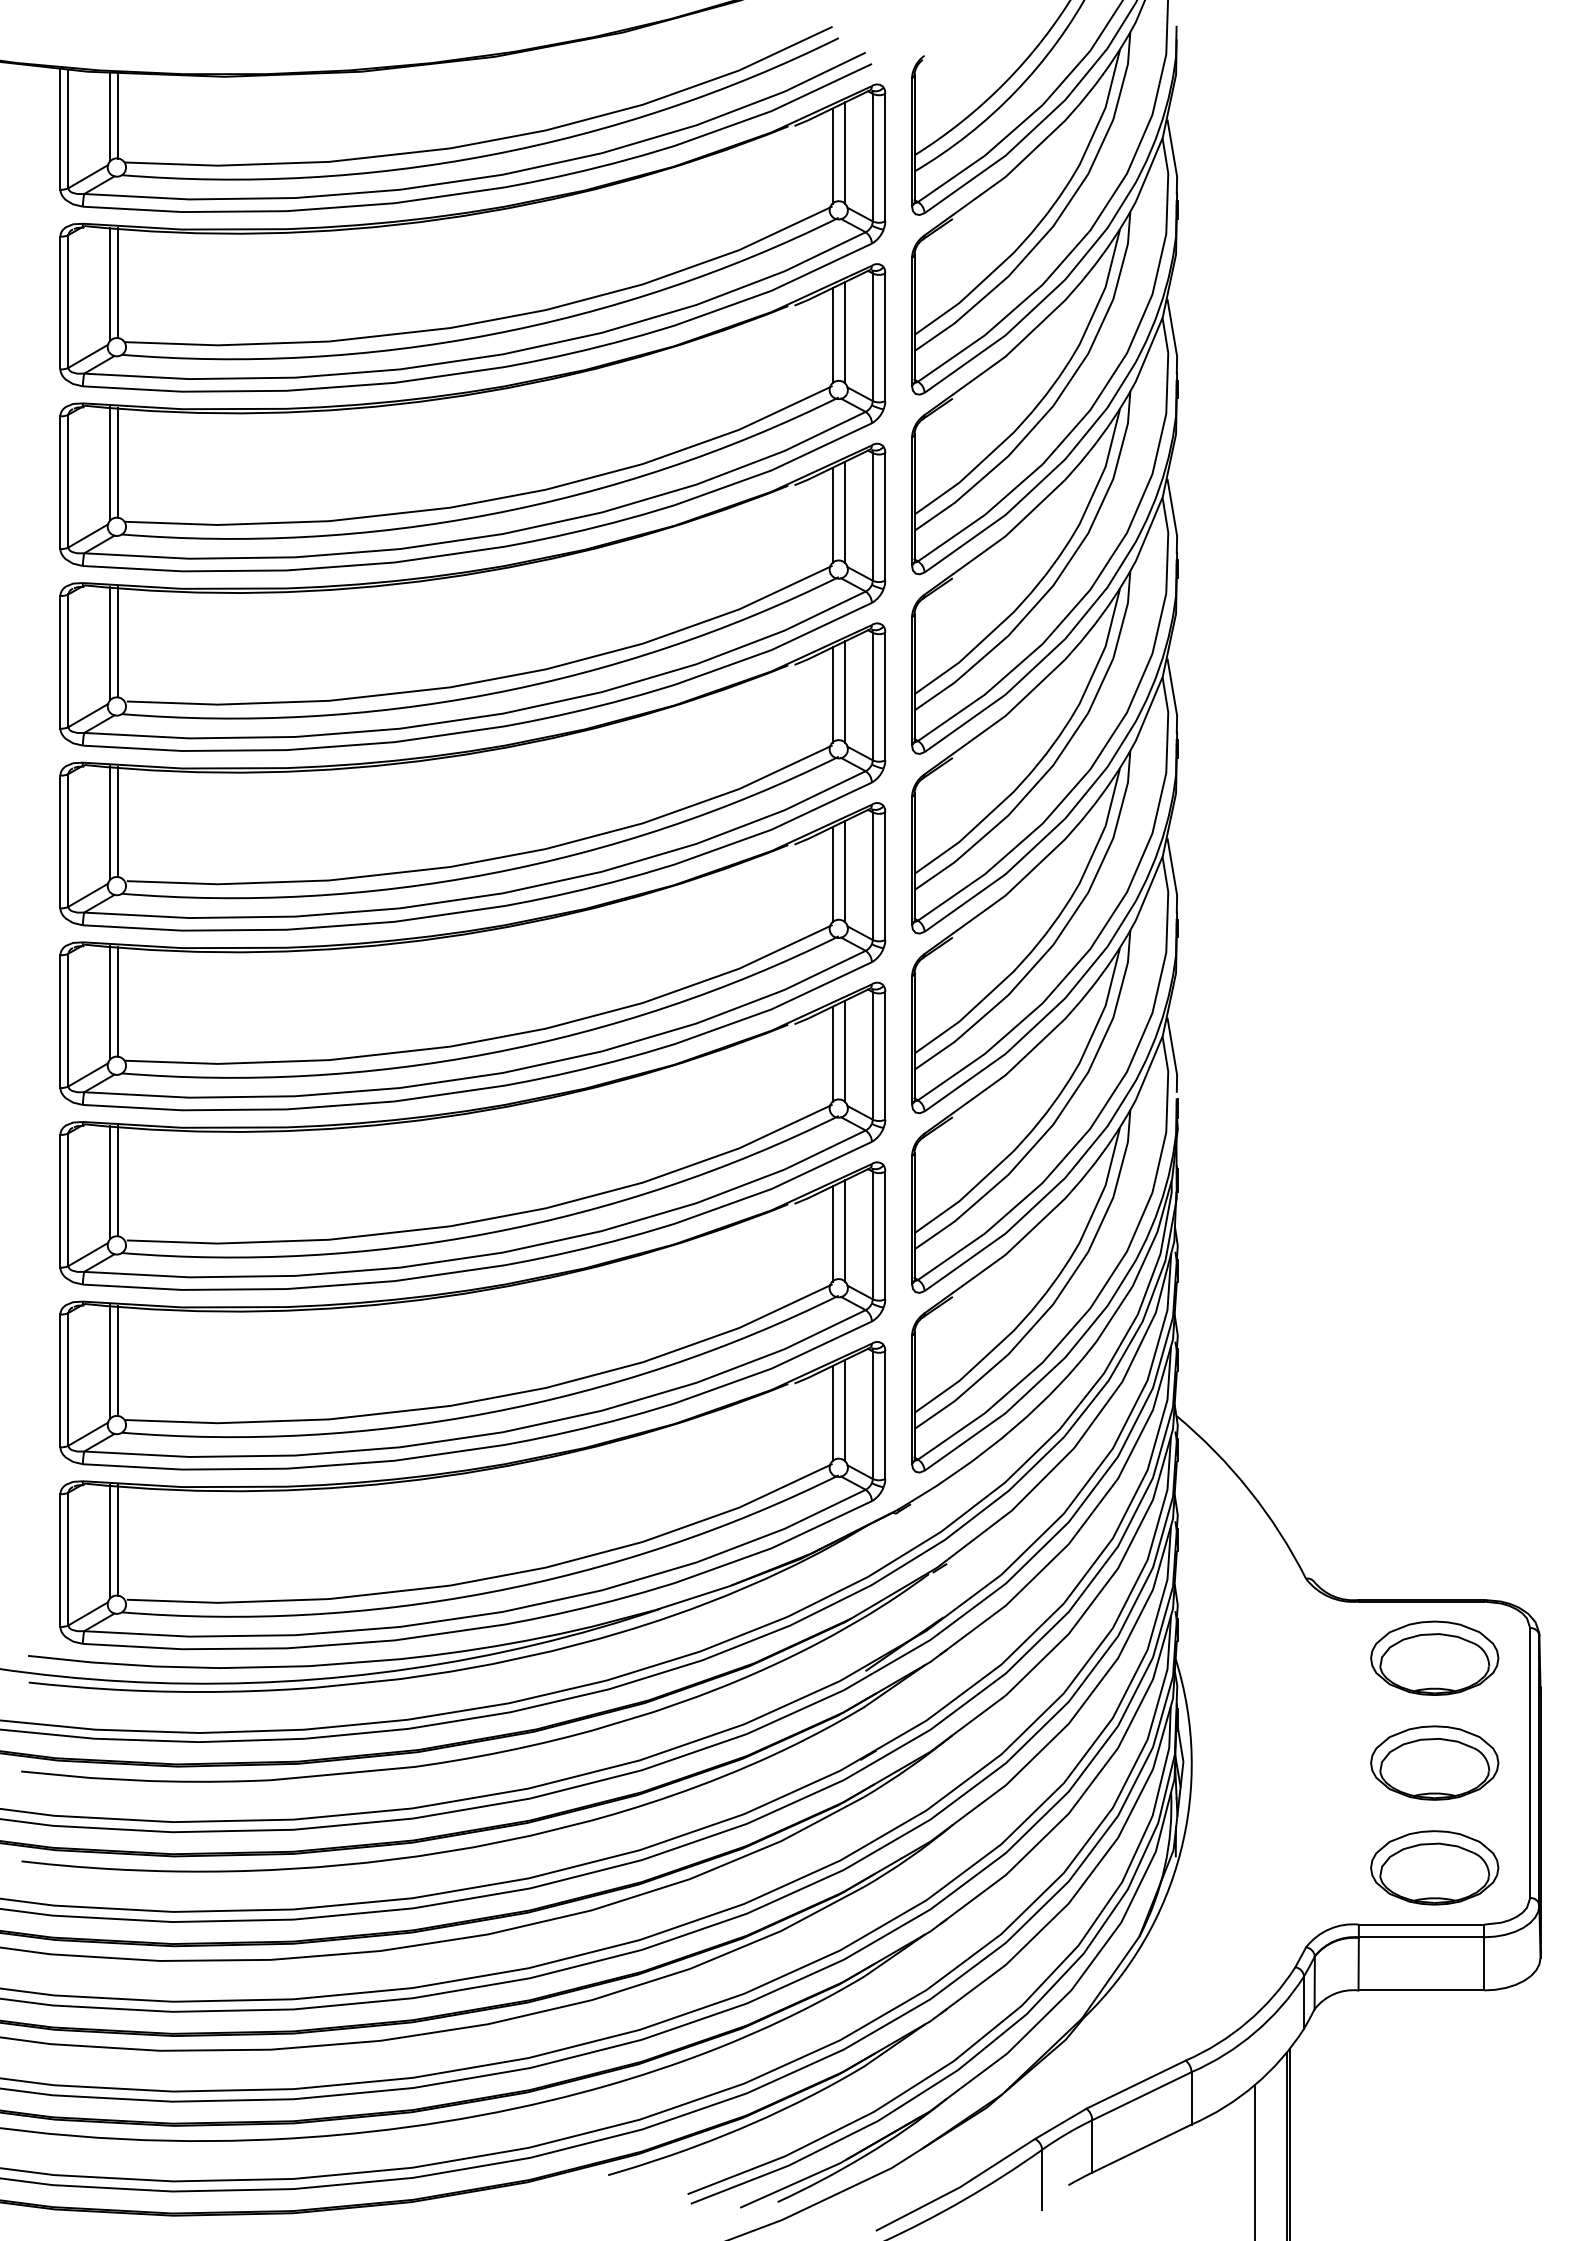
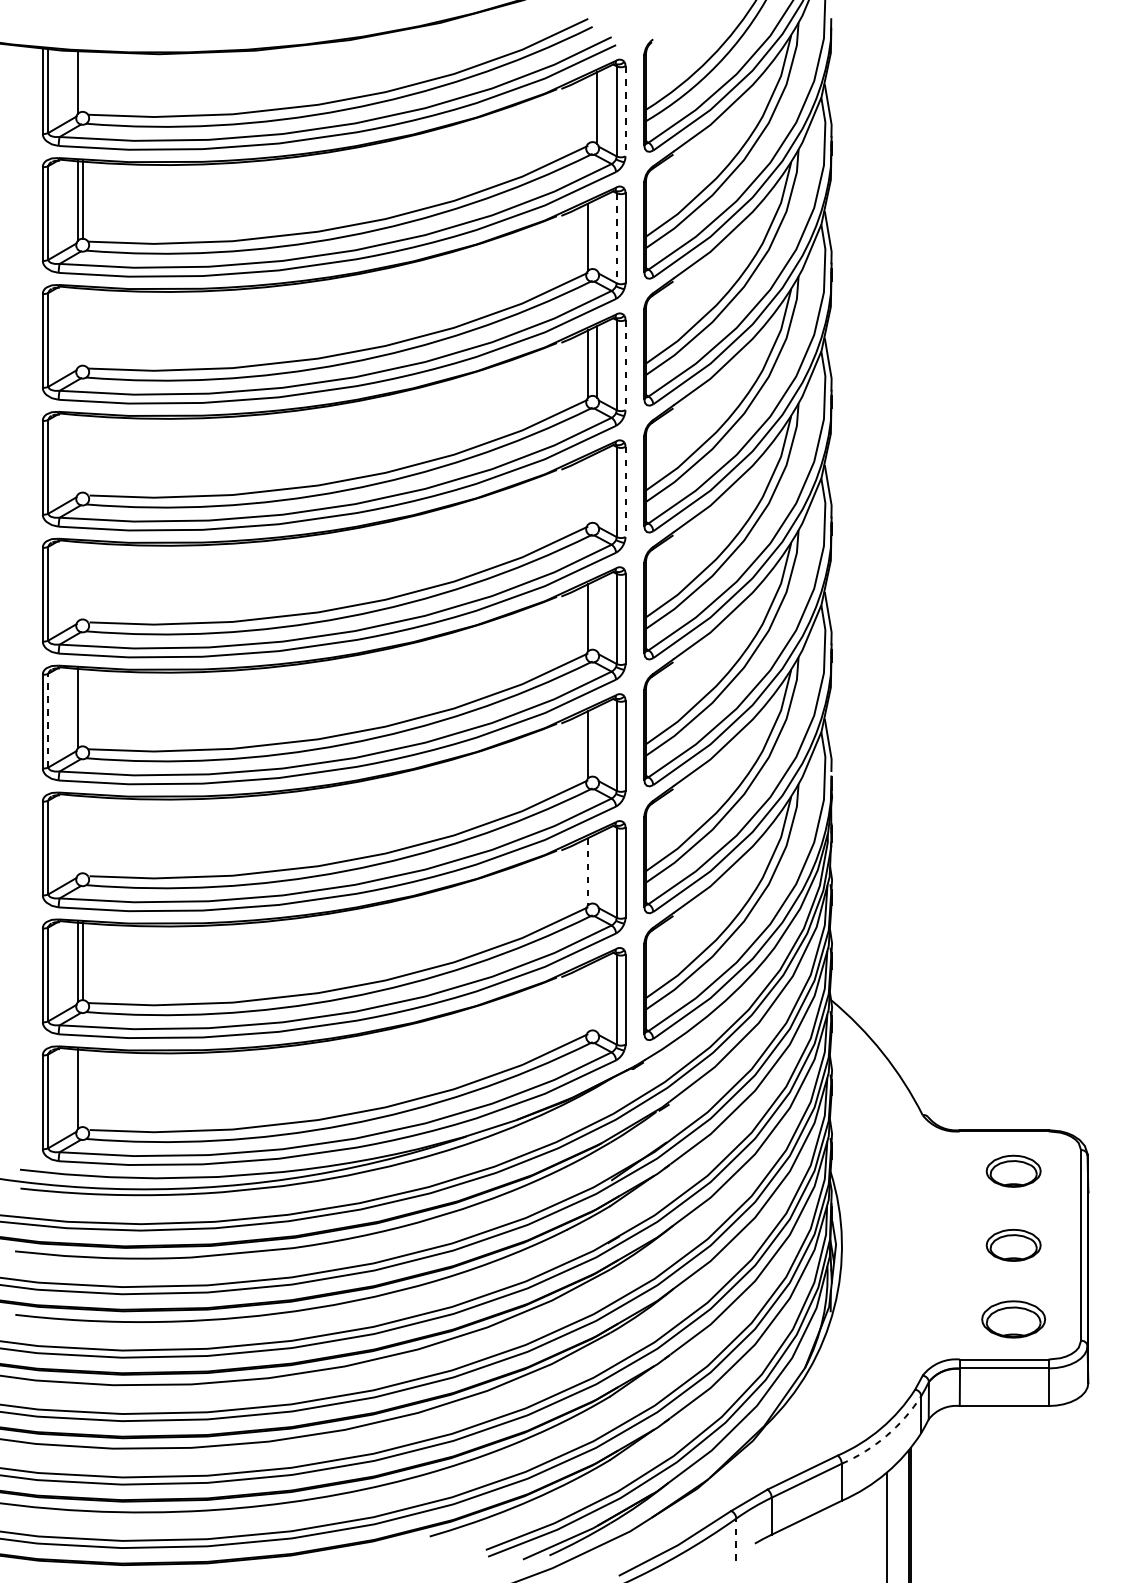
line: (117, 115) -> (83, 81), removed
line: (832, 155) -> (588, 109), removed
line: (885, 157) -> (625, 111), solid -> dashed
line: (845, 332) -> (597, 234), removed
line: (872, 337) -> (616, 238), solid -> dashed
line: (117, 462) -> (83, 326), removed
line: (110, 463) -> (78, 327), removed
line: (885, 516) -> (625, 364), solid -> dashed
line: (110, 642) -> (78, 453), removed
line: (117, 642) -> (83, 453), removed
line: (845, 691) -> (597, 488), removed
line: (832, 694) -> (588, 490), removed
line: (885, 696) -> (625, 491), solid -> dashed
line: (117, 821) -> (83, 580), removed
line: (110, 822) -> (78, 580), removed
line: (845, 871) -> (597, 615), removed
line: (117, 1001) -> (83, 707), removed
line: (68, 1019) -> (48, 720), solid -> dashed
line: (845, 1051) -> (597, 742), removed
line: (110, 1181) -> (78, 834), removed
line: (117, 1181) -> (83, 834), removed
line: (845, 1230) -> (597, 869), removed
line: (832, 1234) -> (588, 872), solid -> dashed
line: (845, 1410) -> (597, 996), removed
line: (832, 1413) -> (588, 998), removed
line: (117, 1540) -> (83, 1088), removed
part: (1434, 1657) -> (1013, 1170), size x0.6
part: (1434, 1762) -> (1013, 1245), size x0.6
part: (1434, 1867) -> (1013, 1319), size x0.7
arc: (1254, 2032) -> (886, 1435), solid -> dashed
line: (1042, 2179) -> (736, 1539), solid -> dashed

